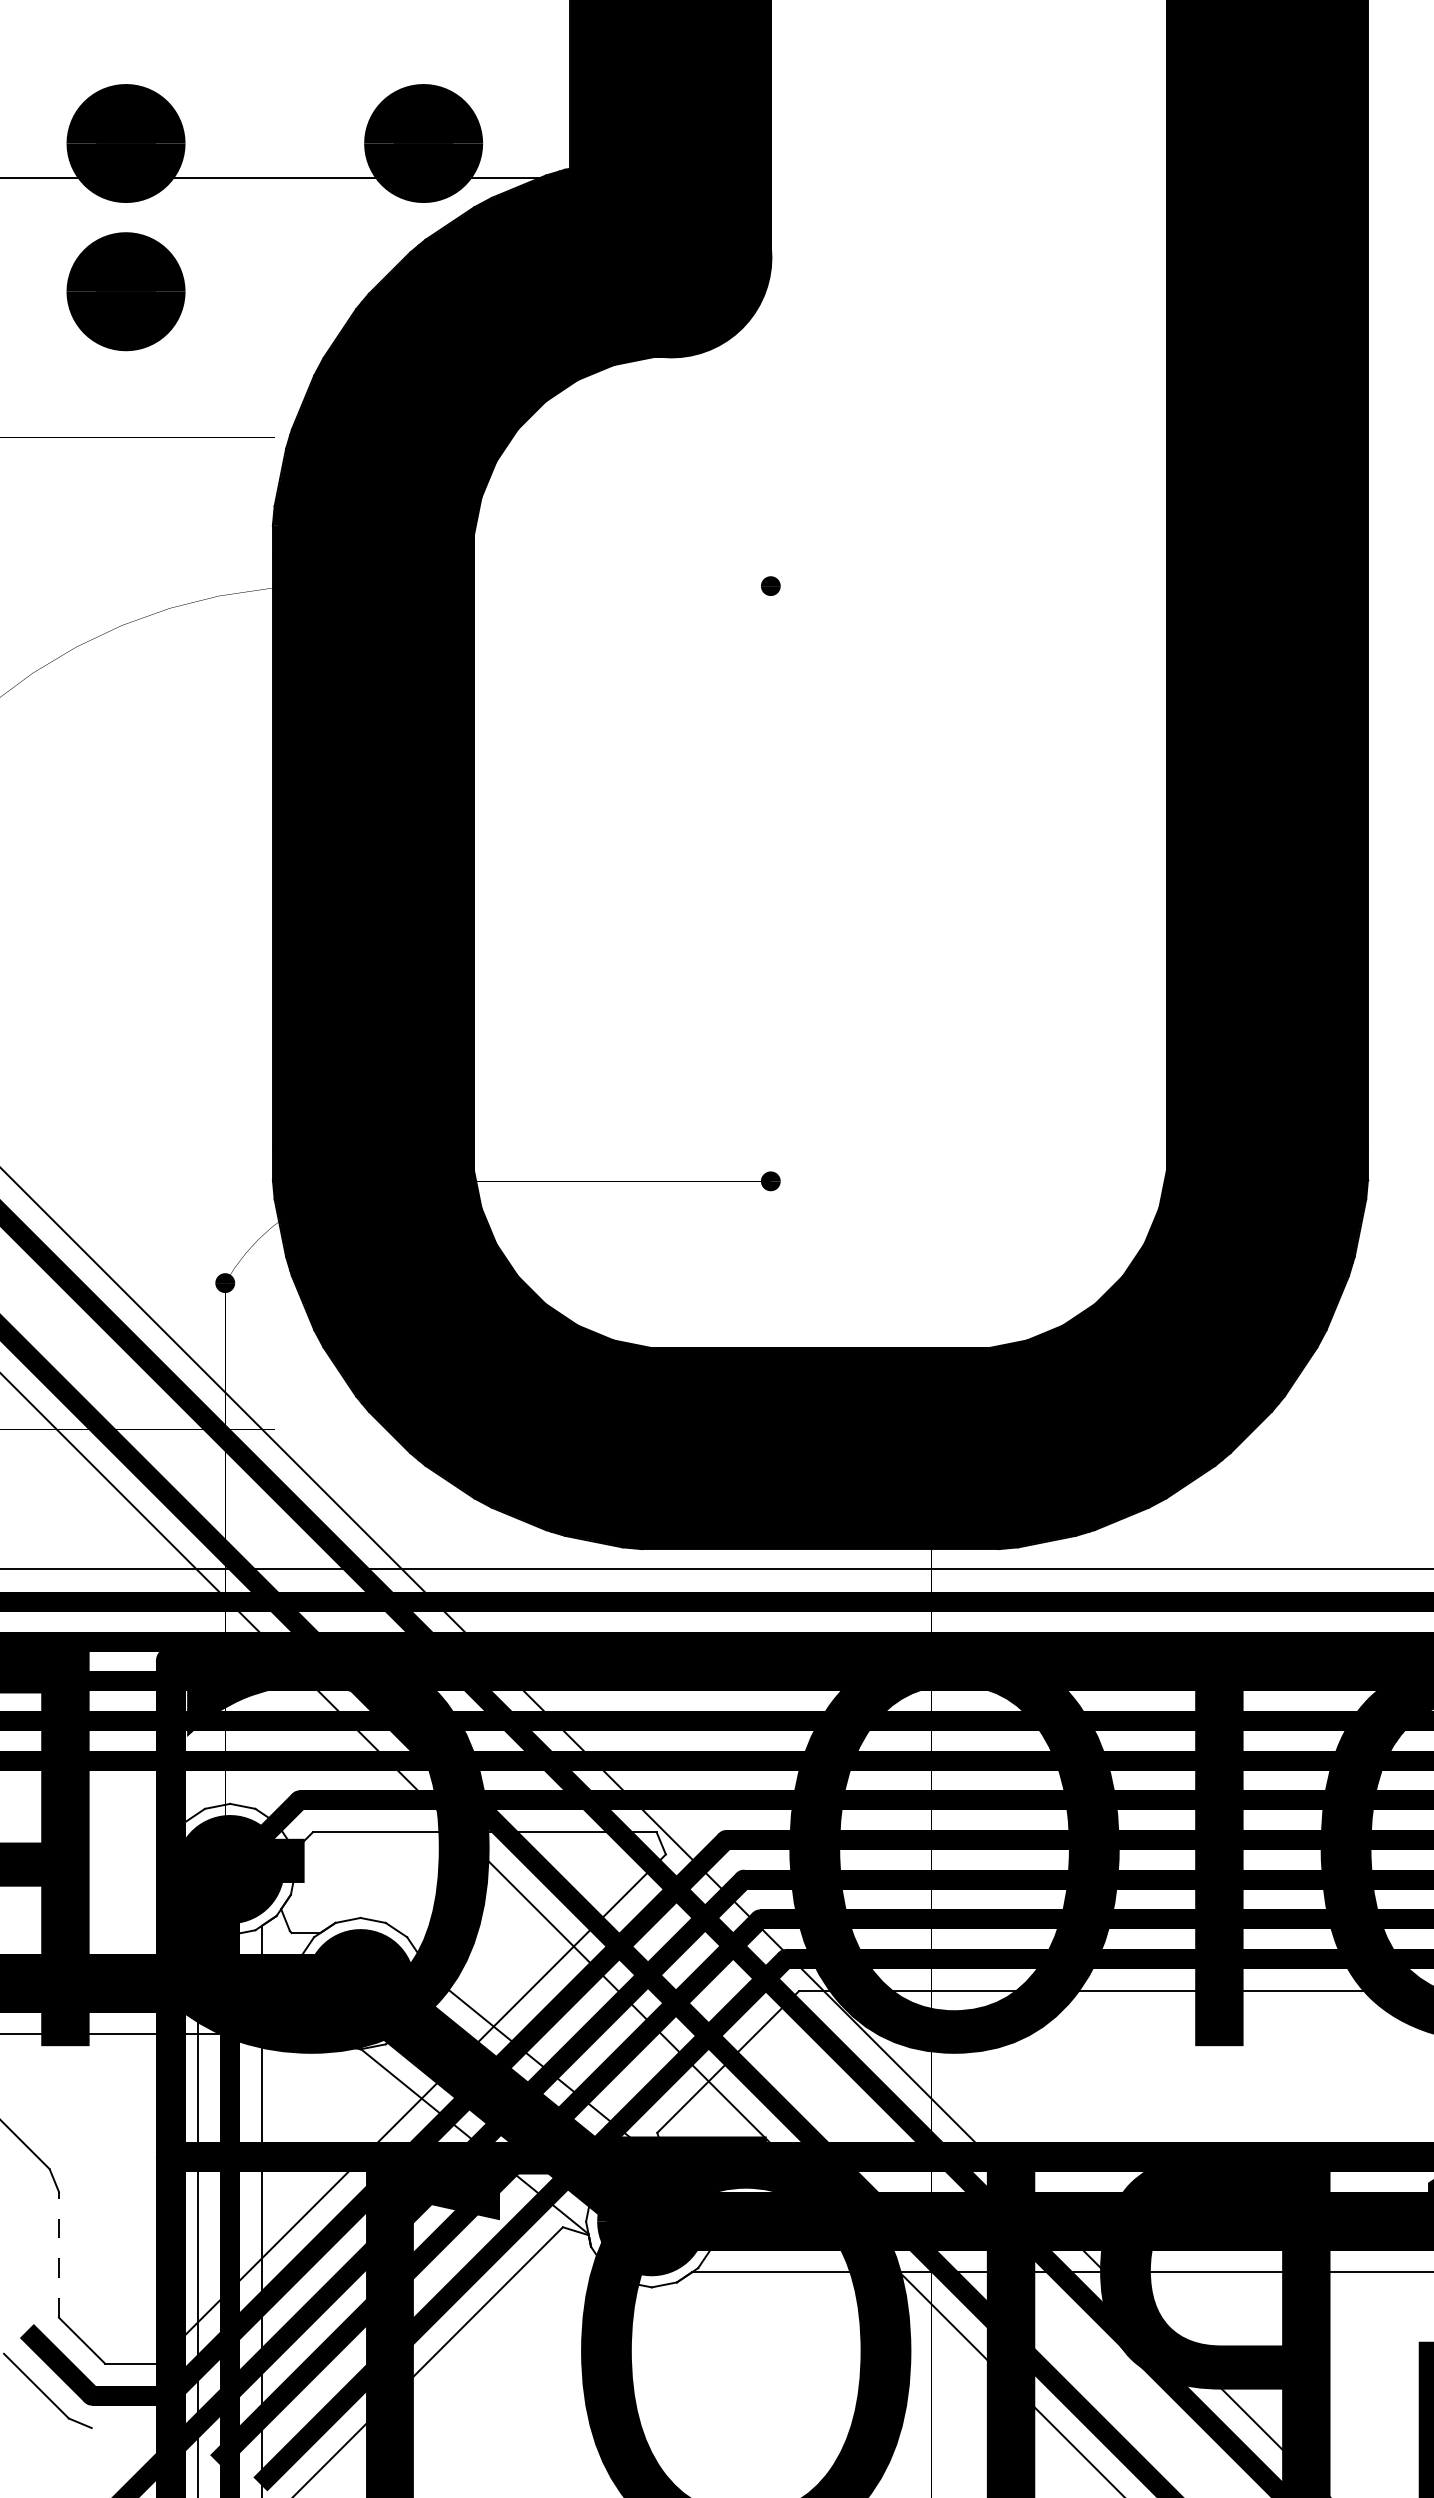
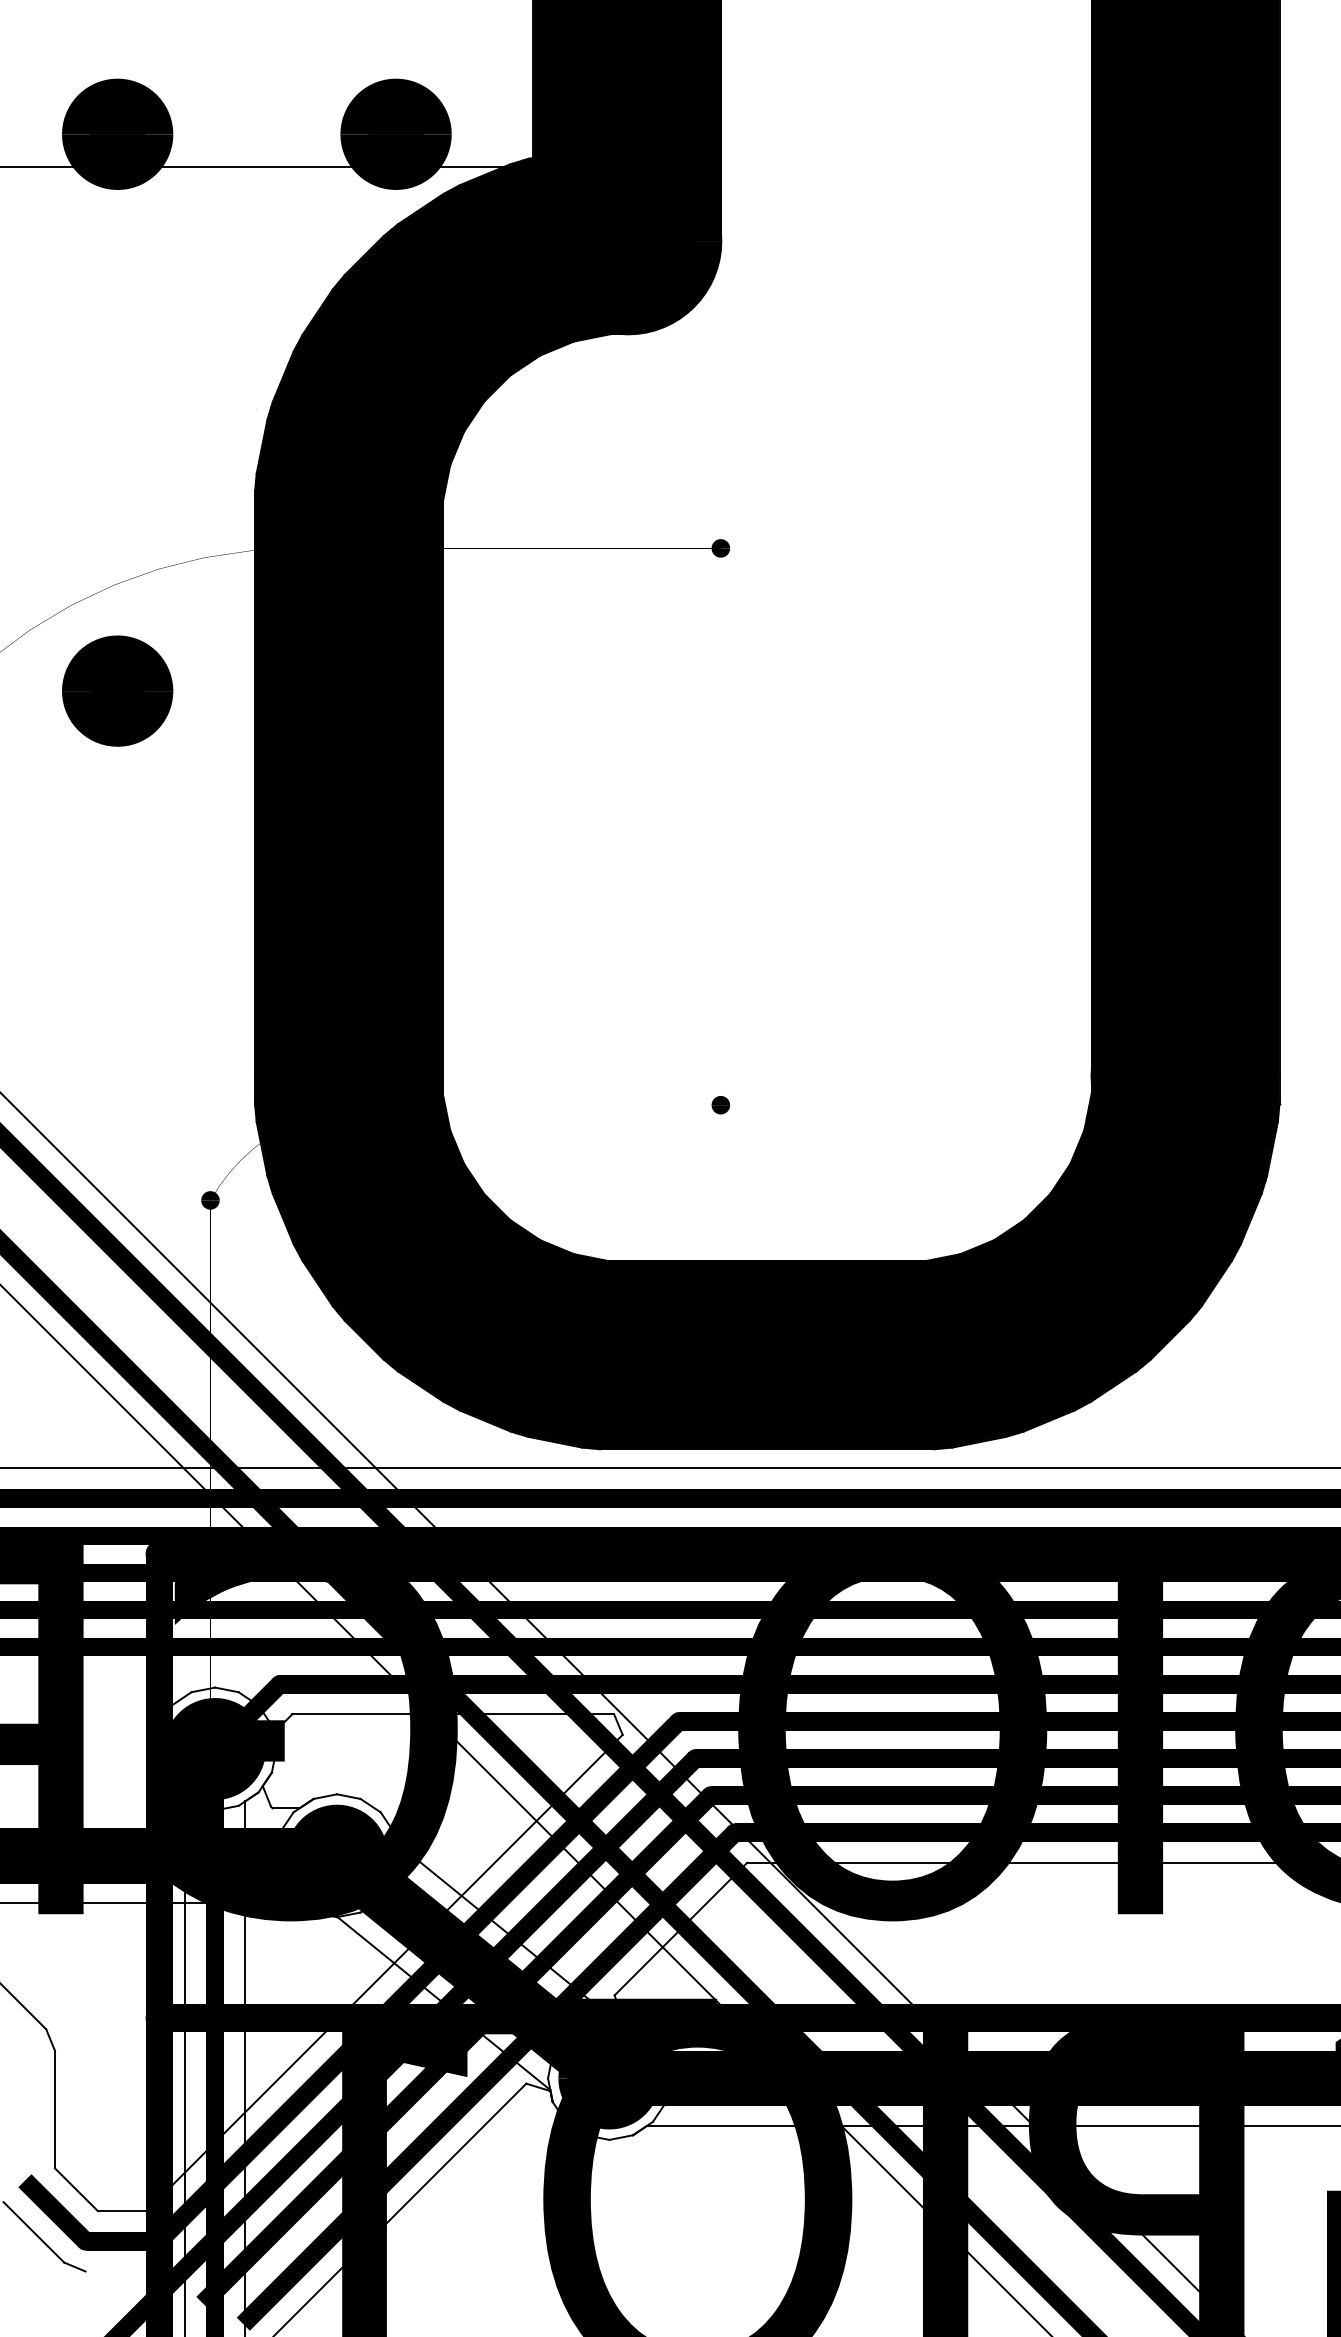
part: (125, 291) -> (117, 690), moved
line: (58, 2254) -> (54, 2109), dashed -> solid

